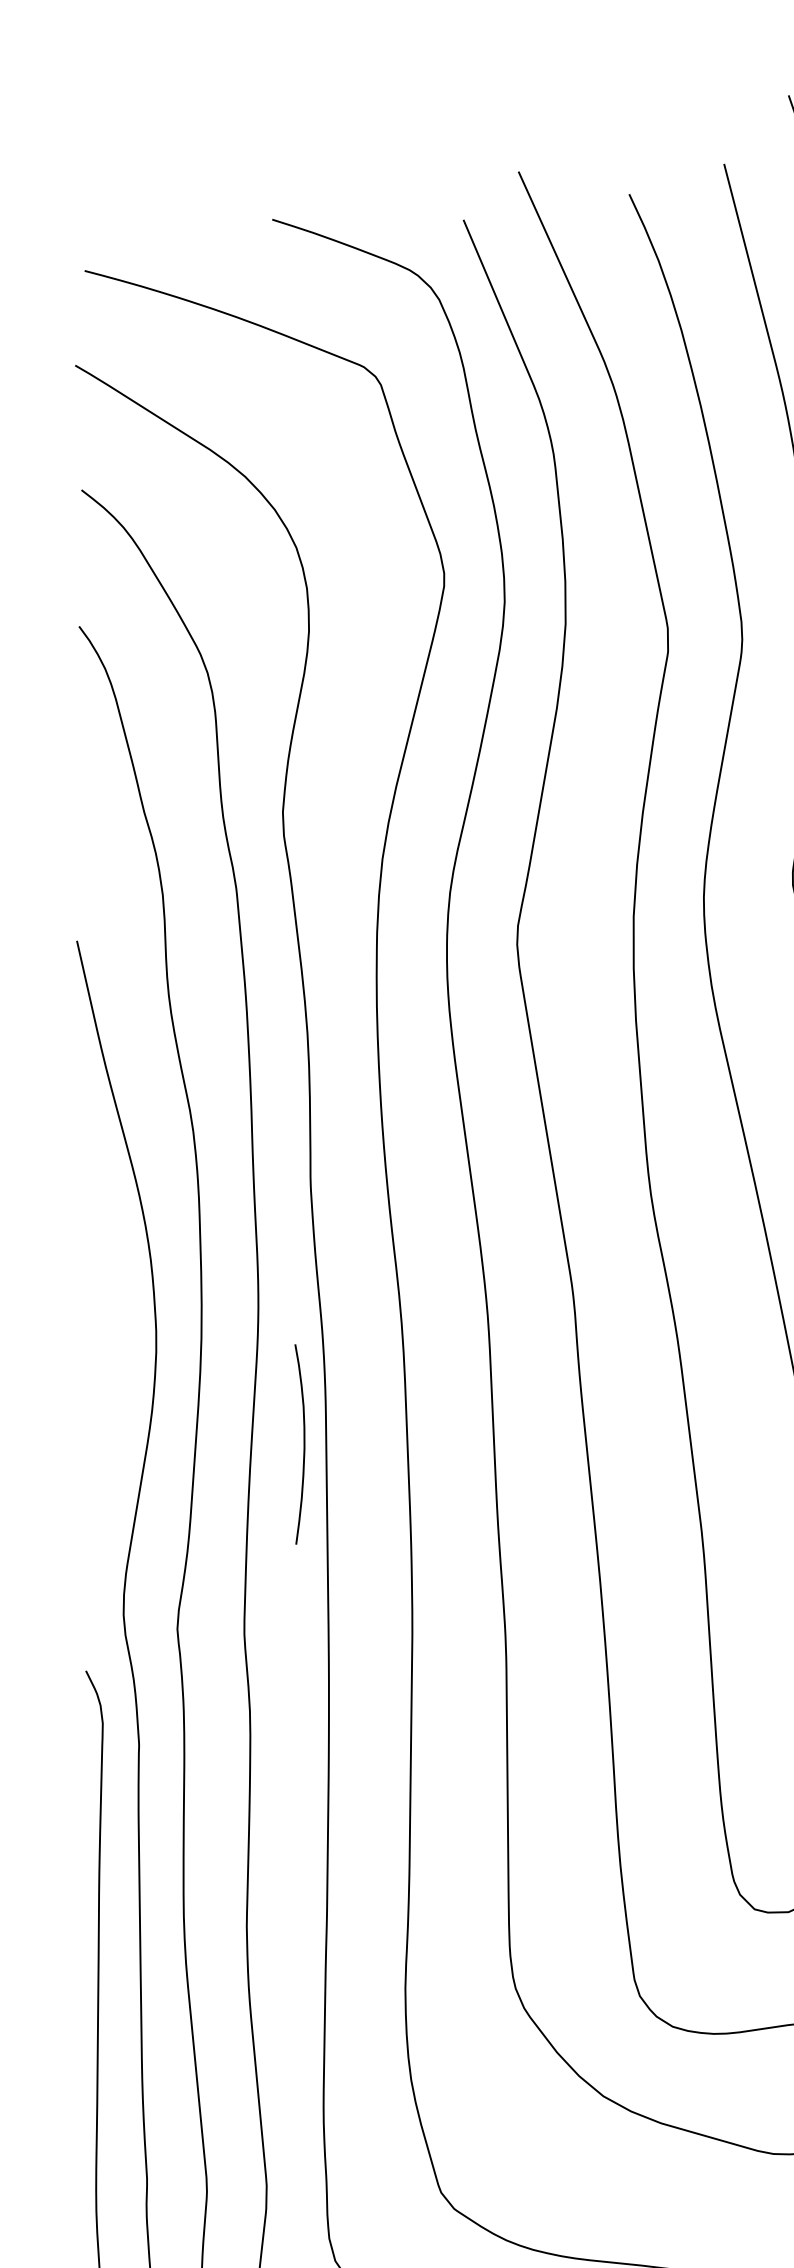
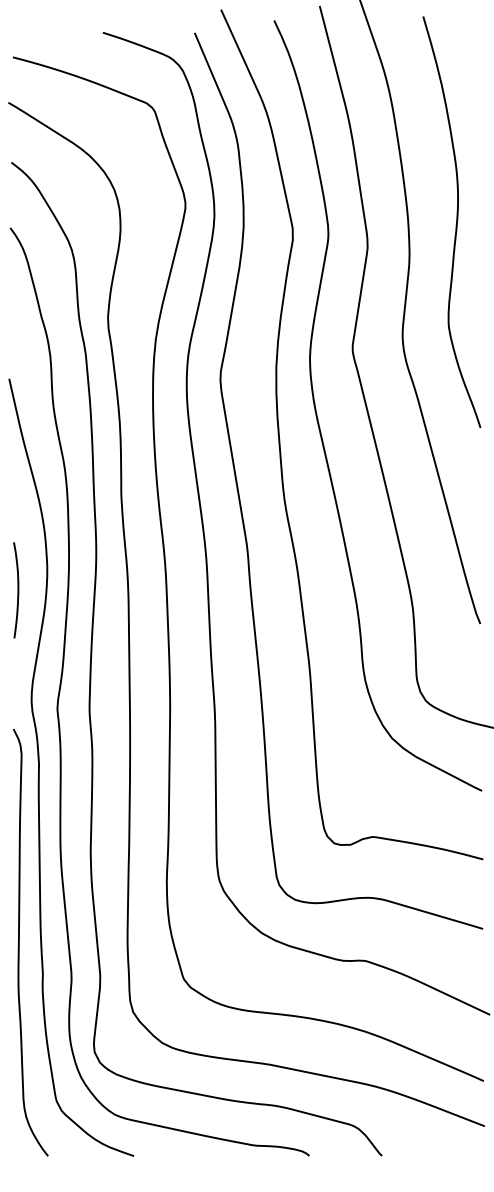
curve: (302, 1444) -> (17, 590), moved

